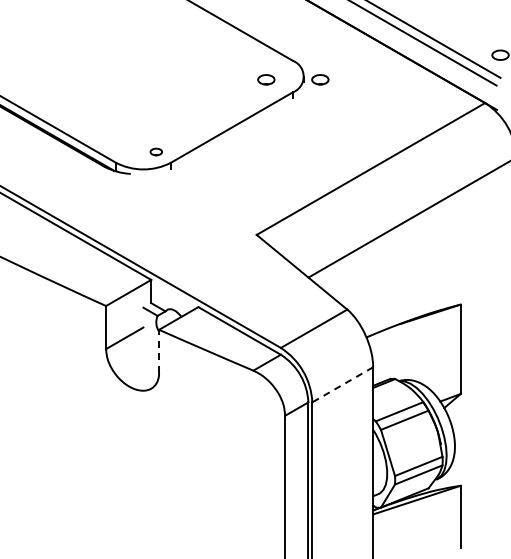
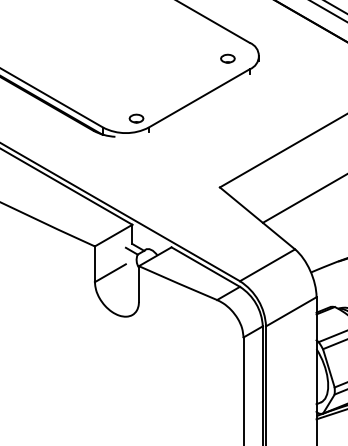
part: (320, 79) -> (272, 58), removed
part: (156, 151) -> (136, 118), size x1.43
line: (159, 351) -> (139, 284), dashed -> solid
line: (342, 385) -> (291, 312), dashed -> solid

